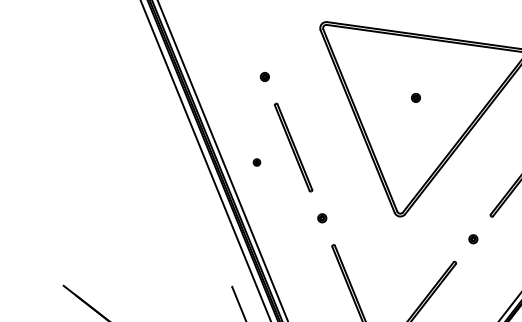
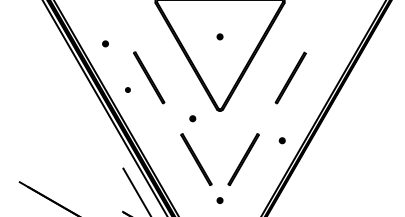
part: (264, 76) -> (105, 43), moved
part: (321, 217) -> (192, 118), moved
part: (472, 238) -> (281, 140), moved

